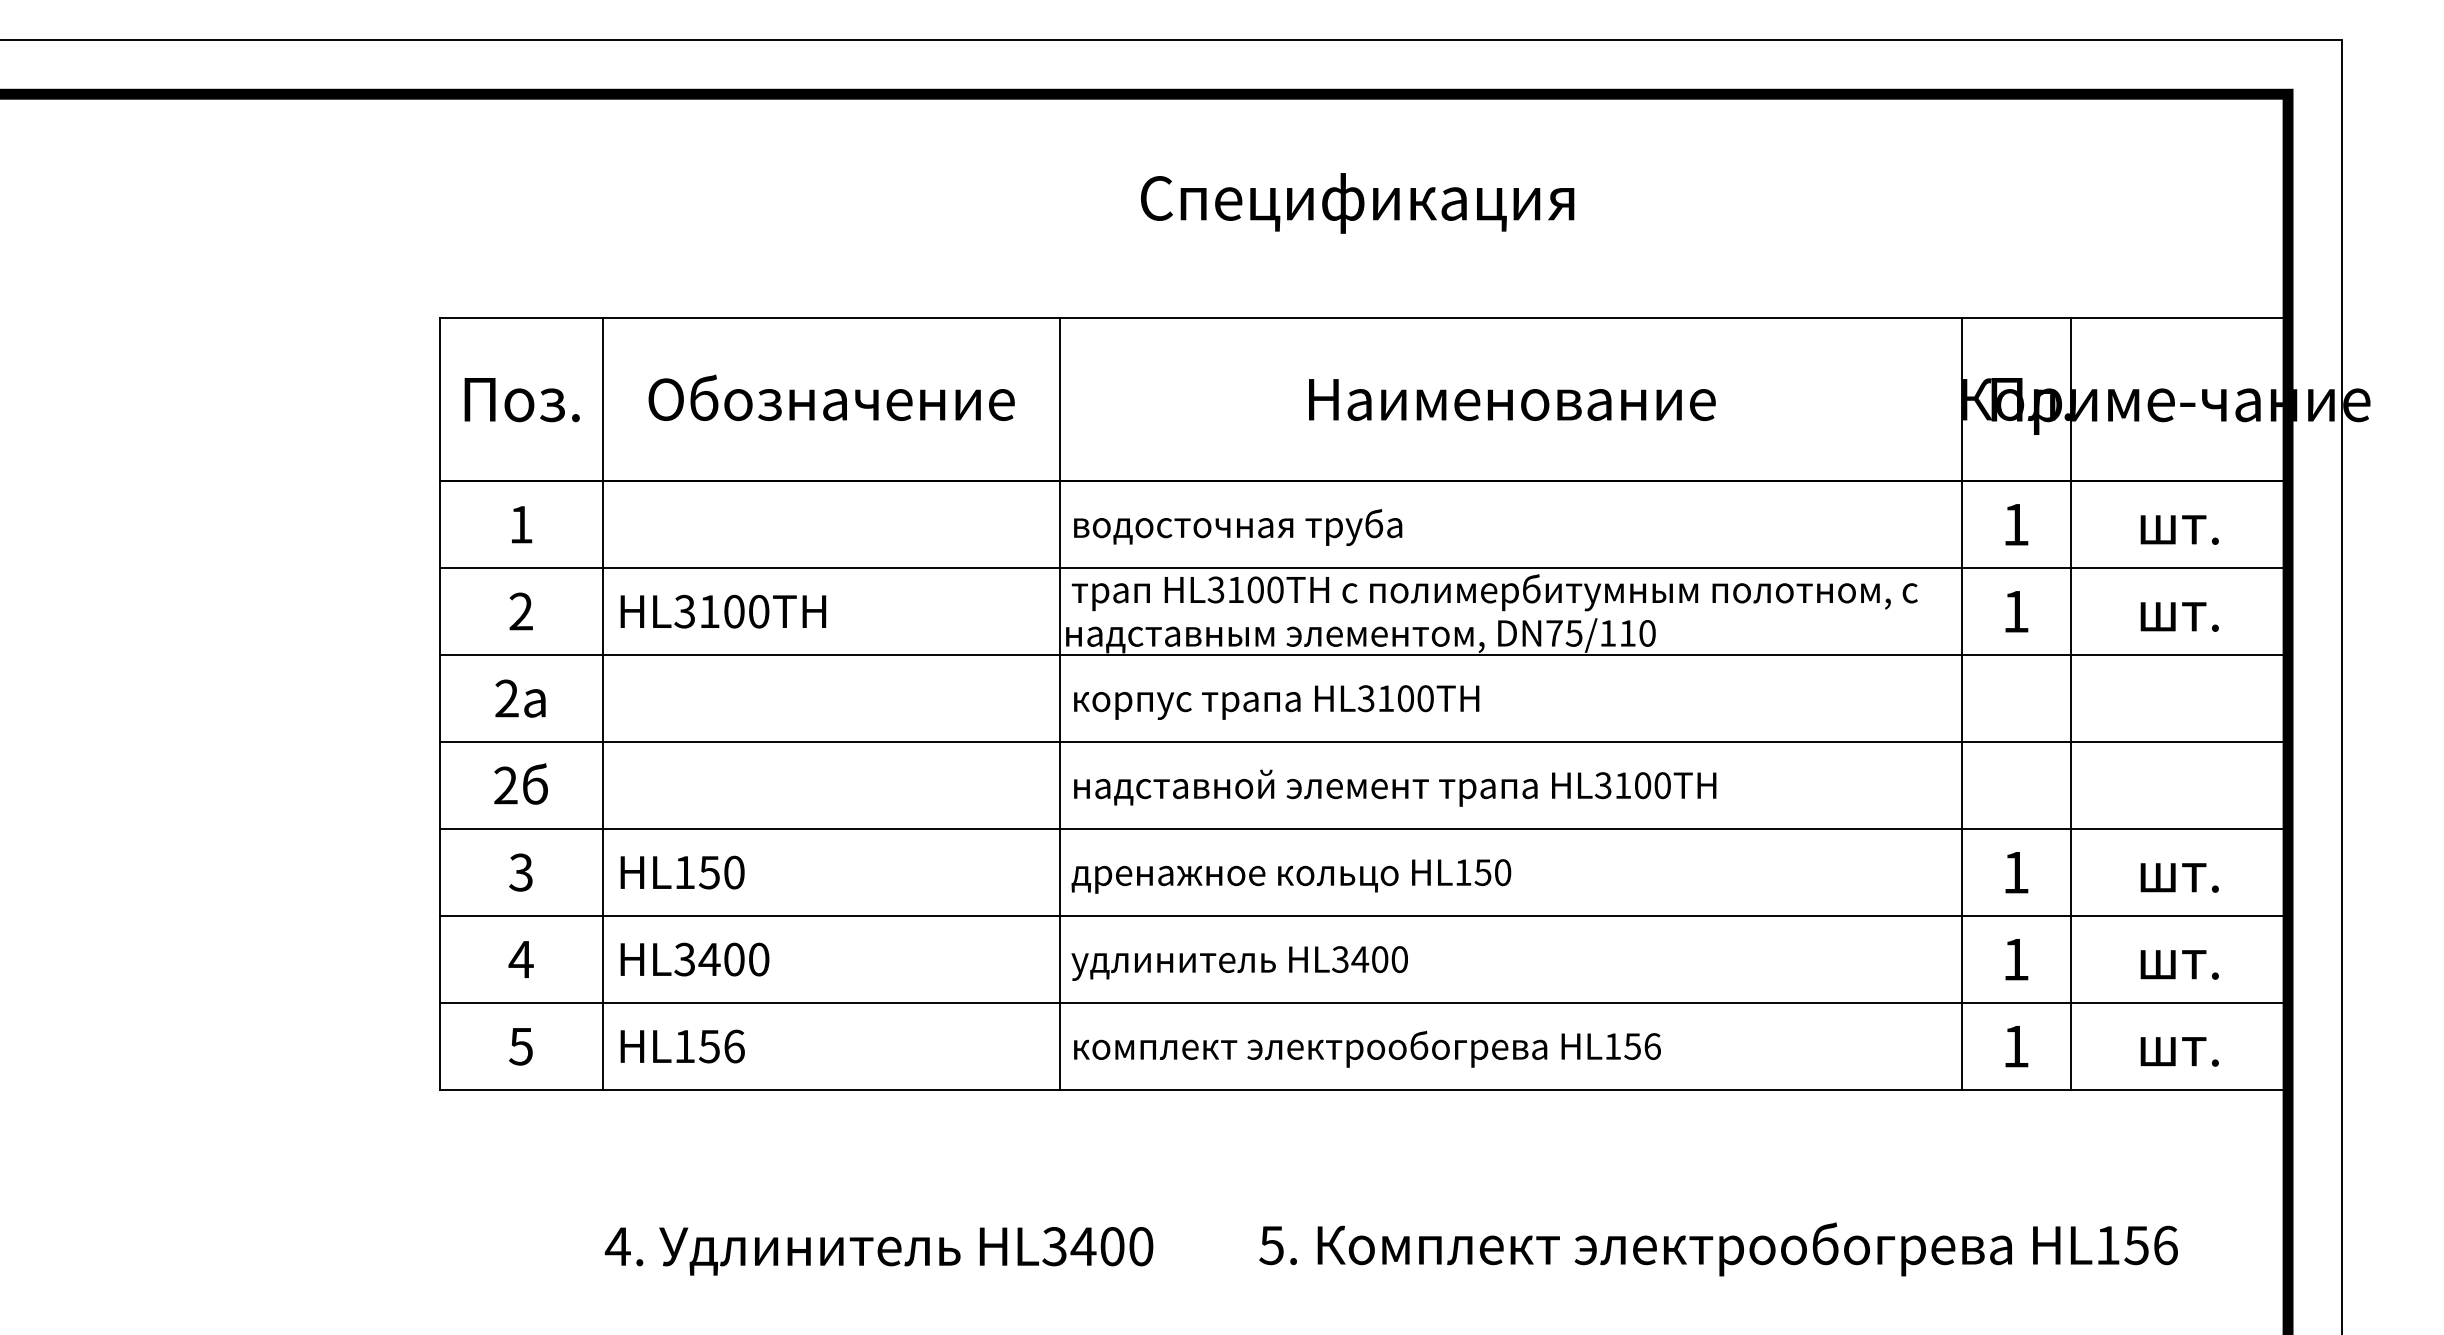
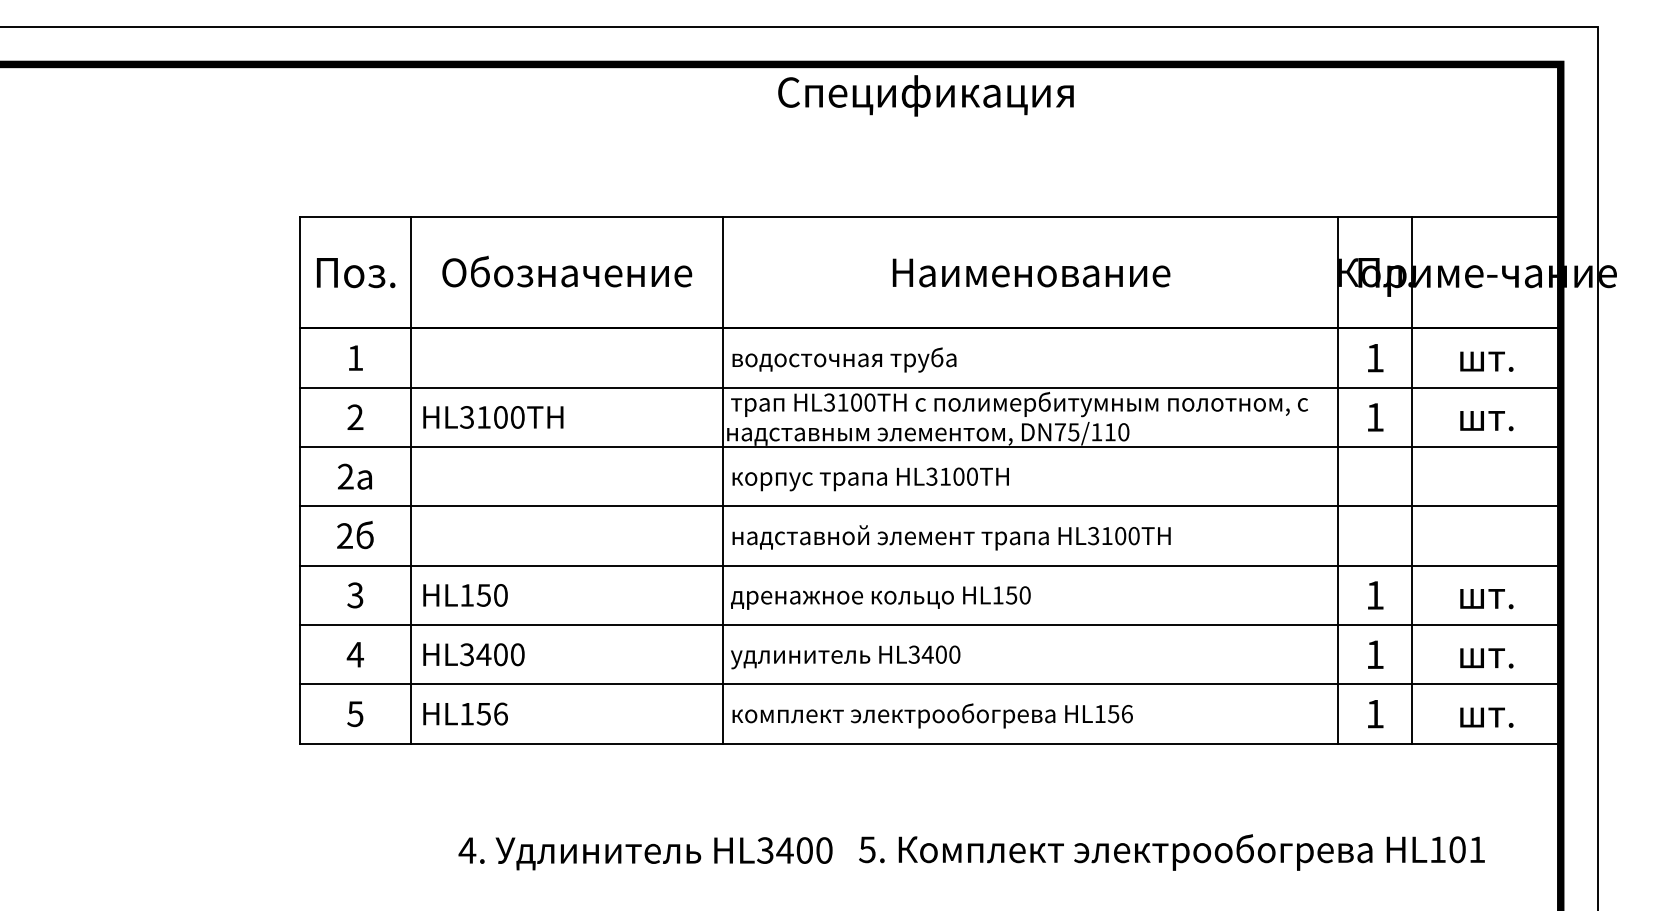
text: (1356, 202) -> (925, 95), moved
text: (2151, 1245) -> (1467, 849), L156 -> L101
text: (878, 1250) -> (645, 853), moved

